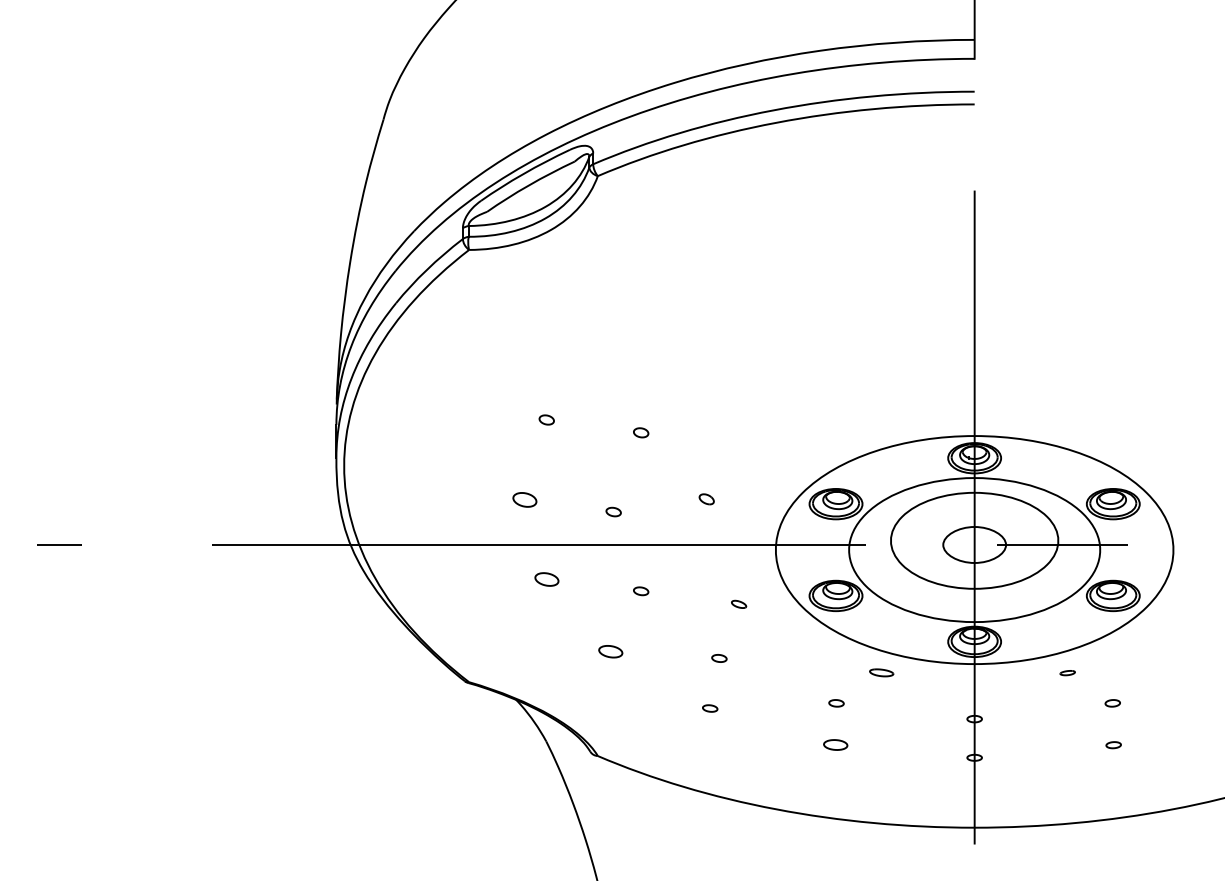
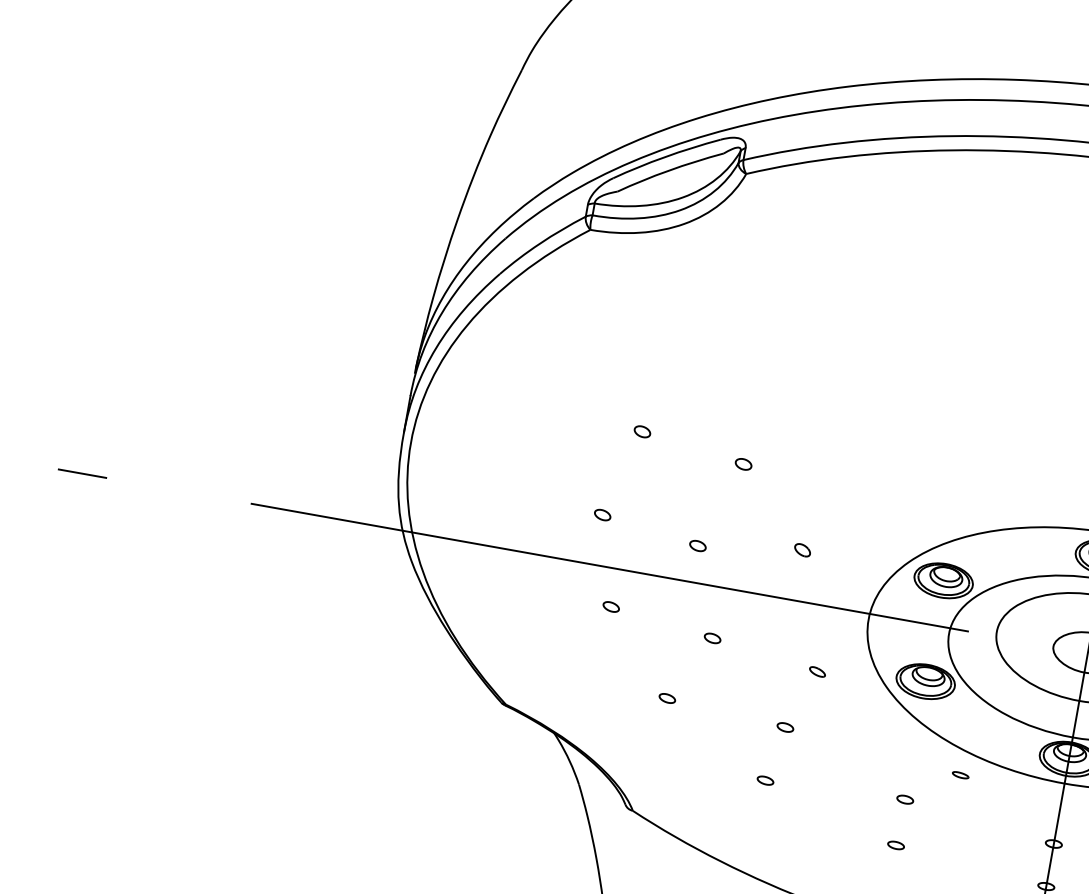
part: (524, 499) -> (602, 514), size x0.62
part: (546, 579) -> (610, 606), size x0.62
part: (610, 650) -> (667, 697), size x0.62
part: (881, 673) -> (960, 775), size x0.62
part: (835, 745) -> (895, 845), size x0.62

